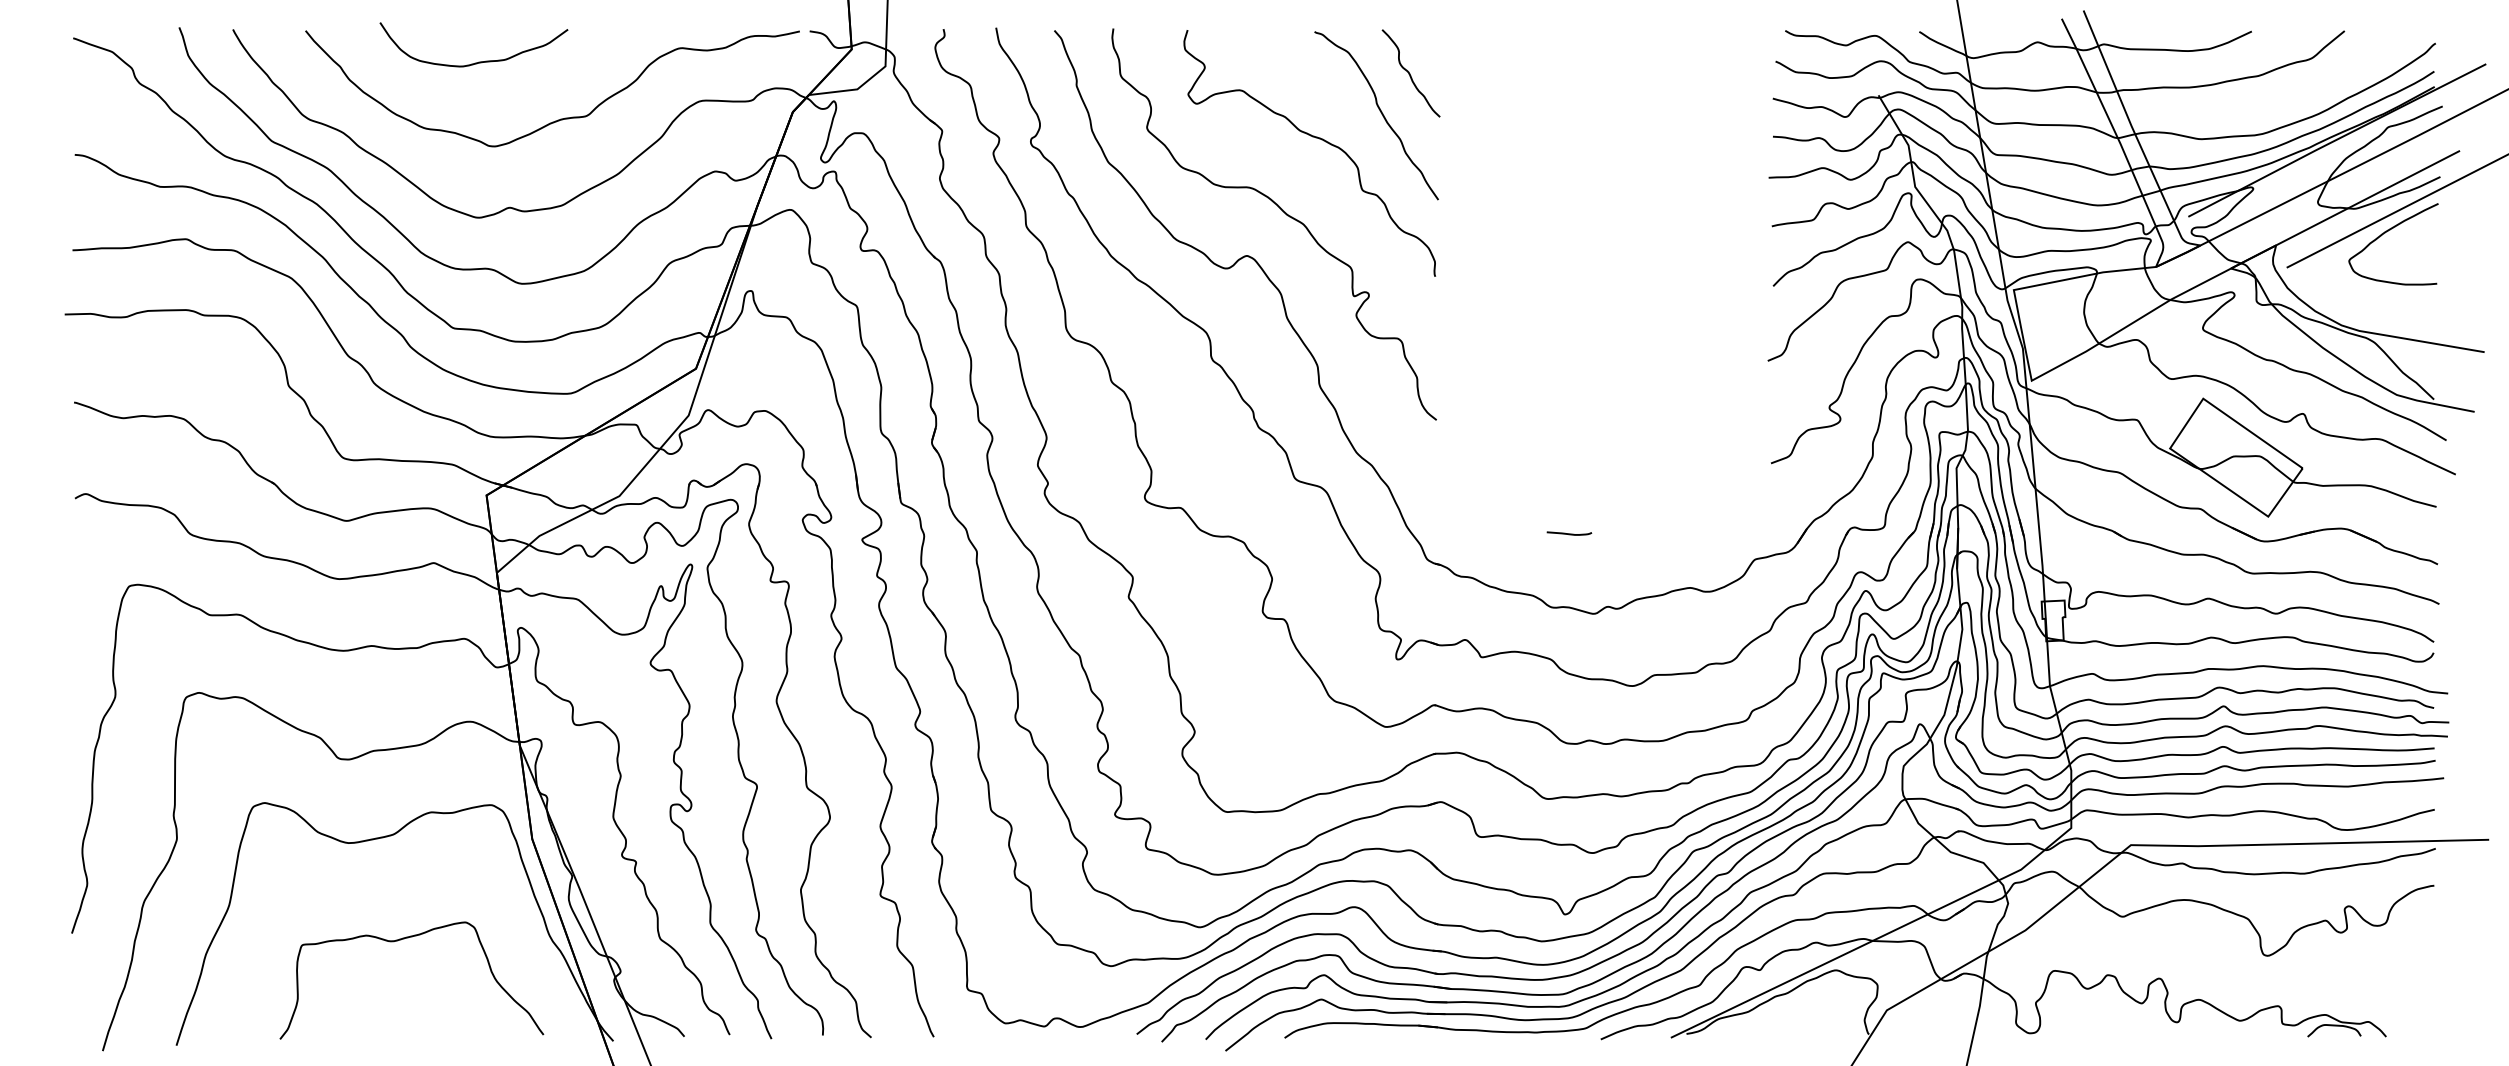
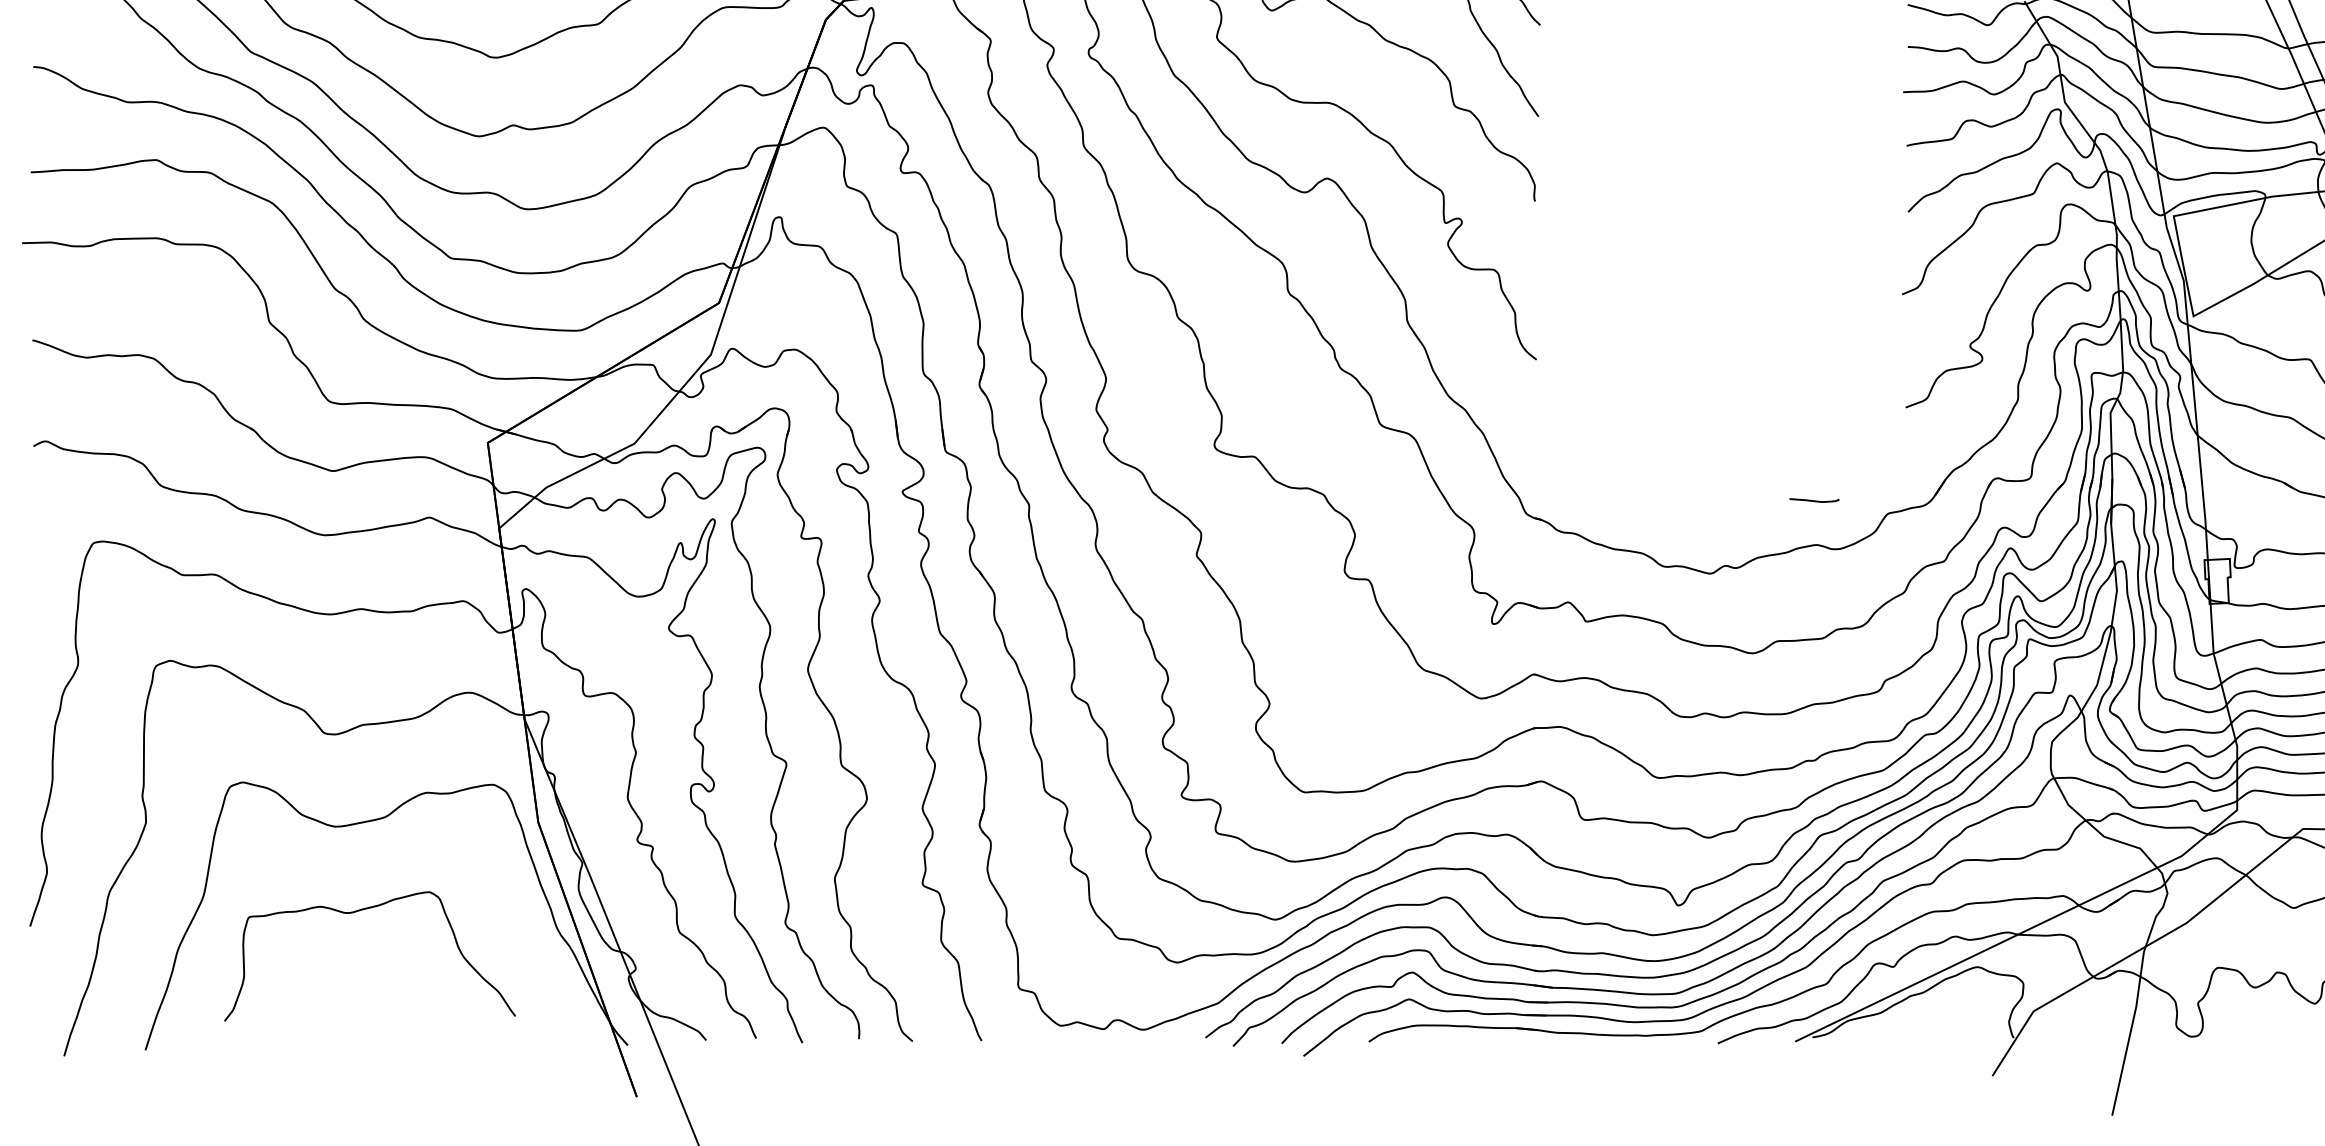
curve: (1569, 533) -> (1814, 500), moved
curve: (401, 940) -> (358, 912), moved

